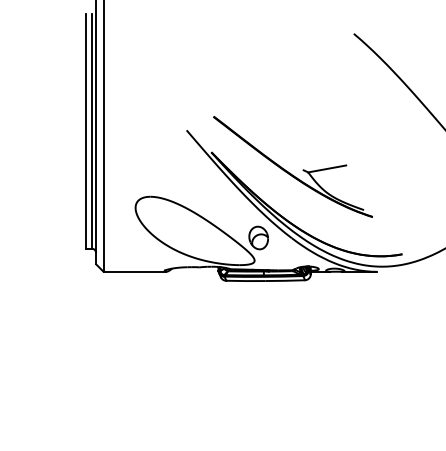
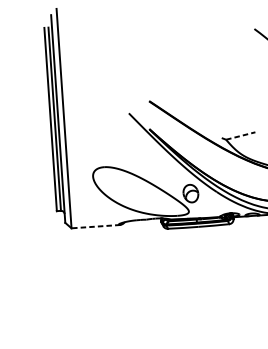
line: (327, 168) -> (240, 135), solid -> dashed
line: (134, 271) -> (95, 226), solid -> dashed

